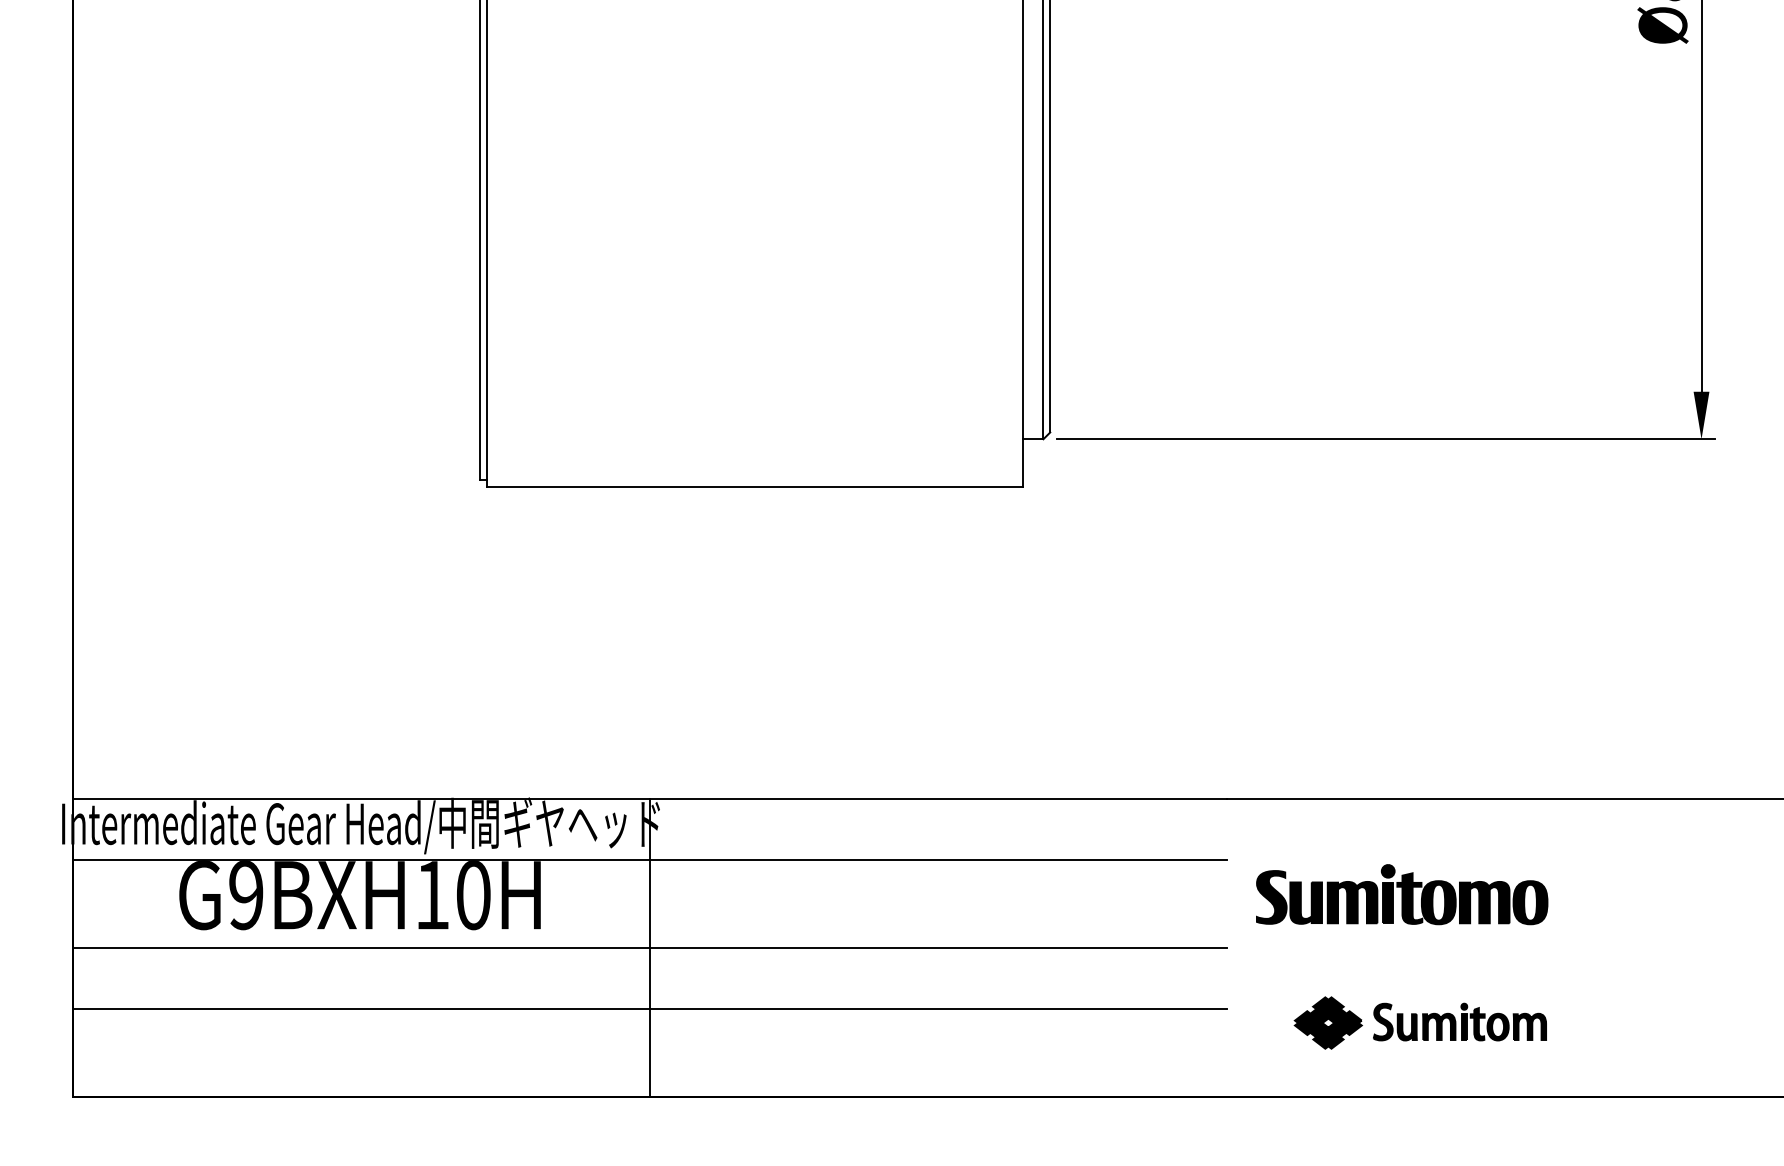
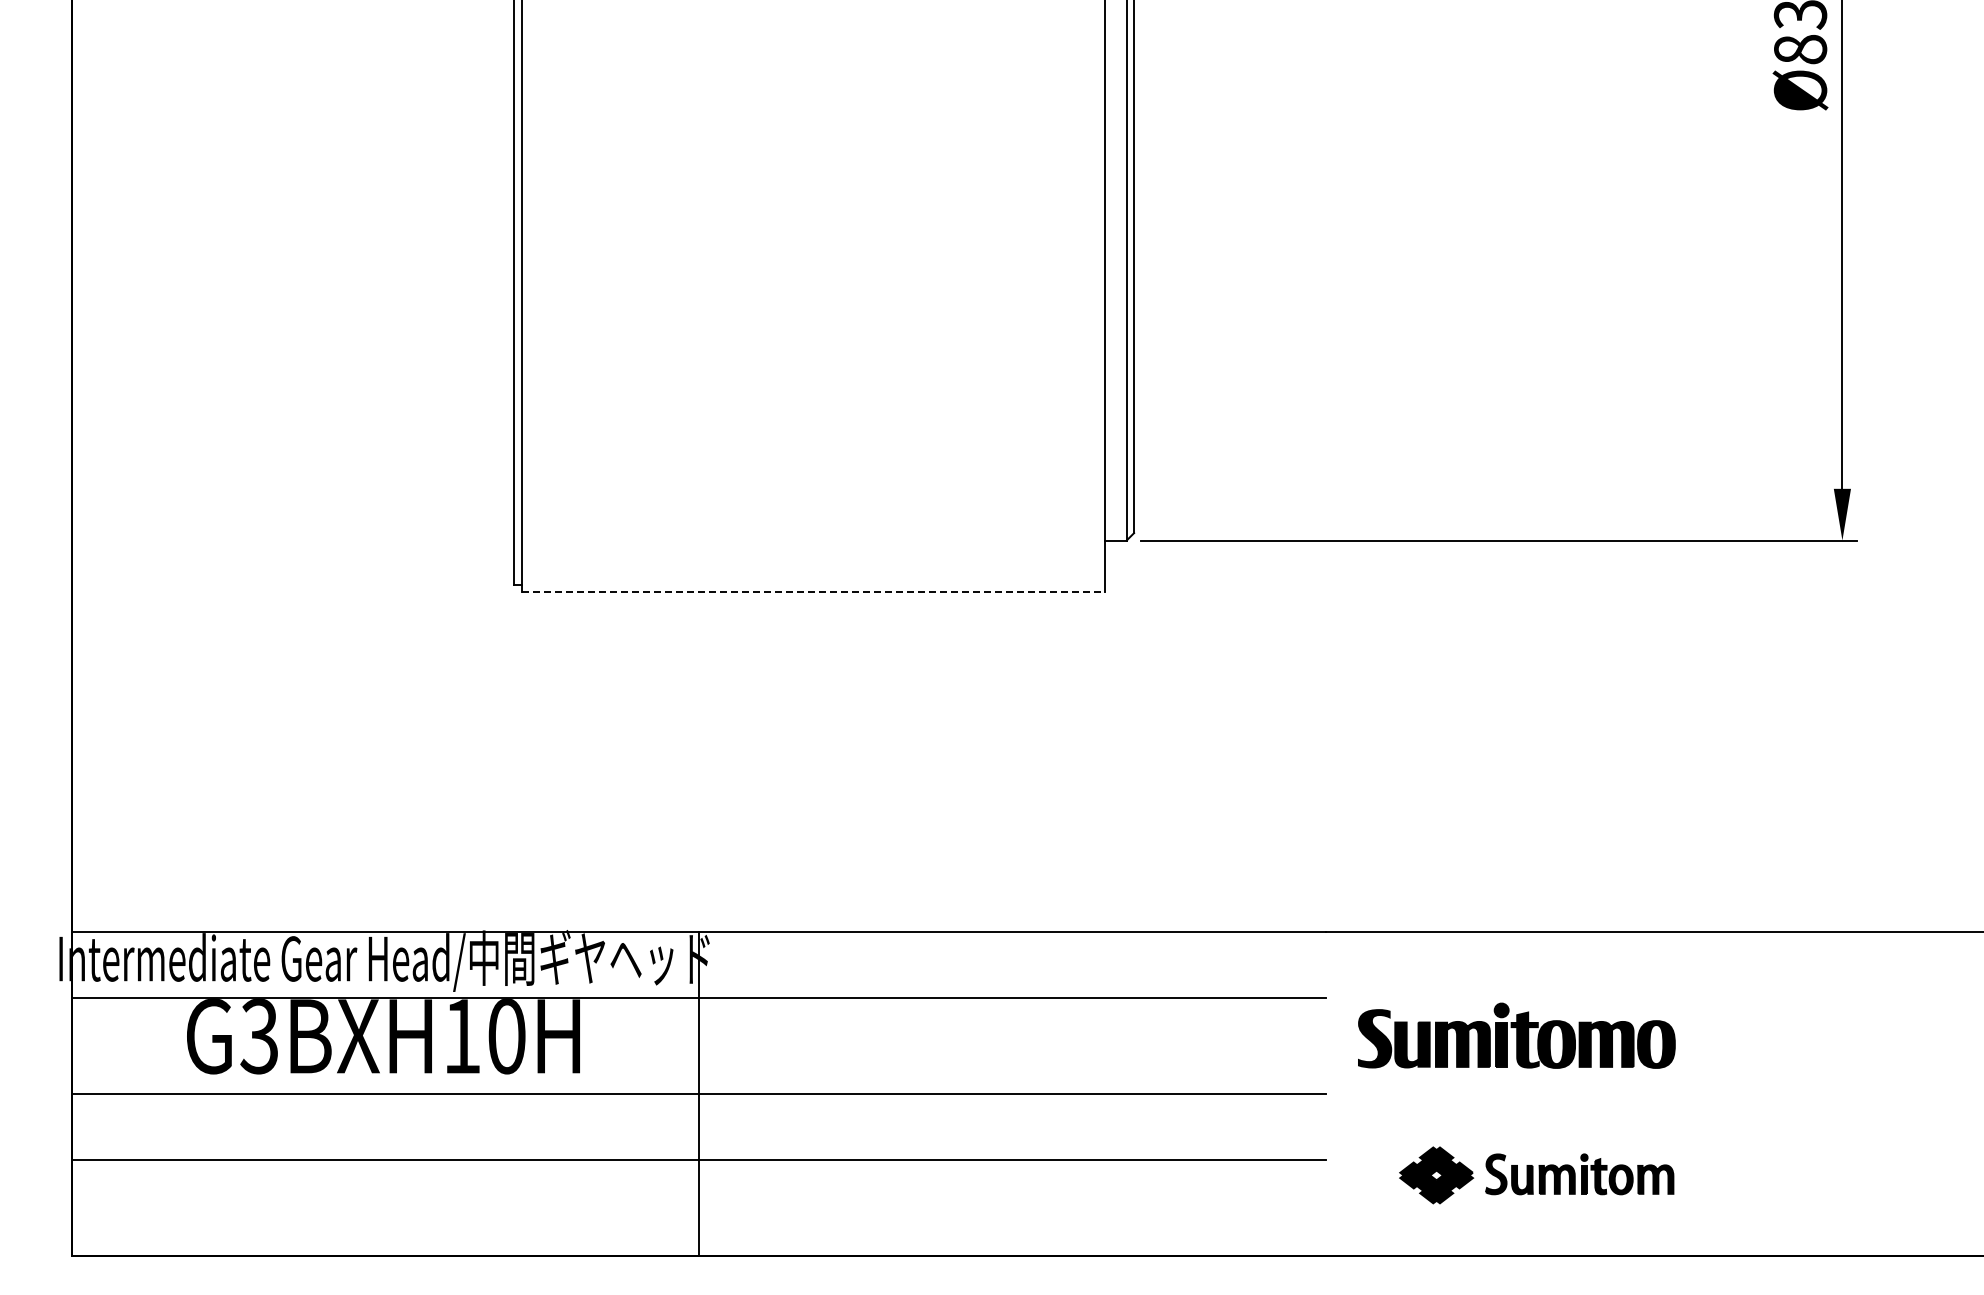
line: (755, 487) -> (813, 592), solid -> dashed
text: (246, 895) -> (259, 1036), G9BXH10H -> G3BXH10H

